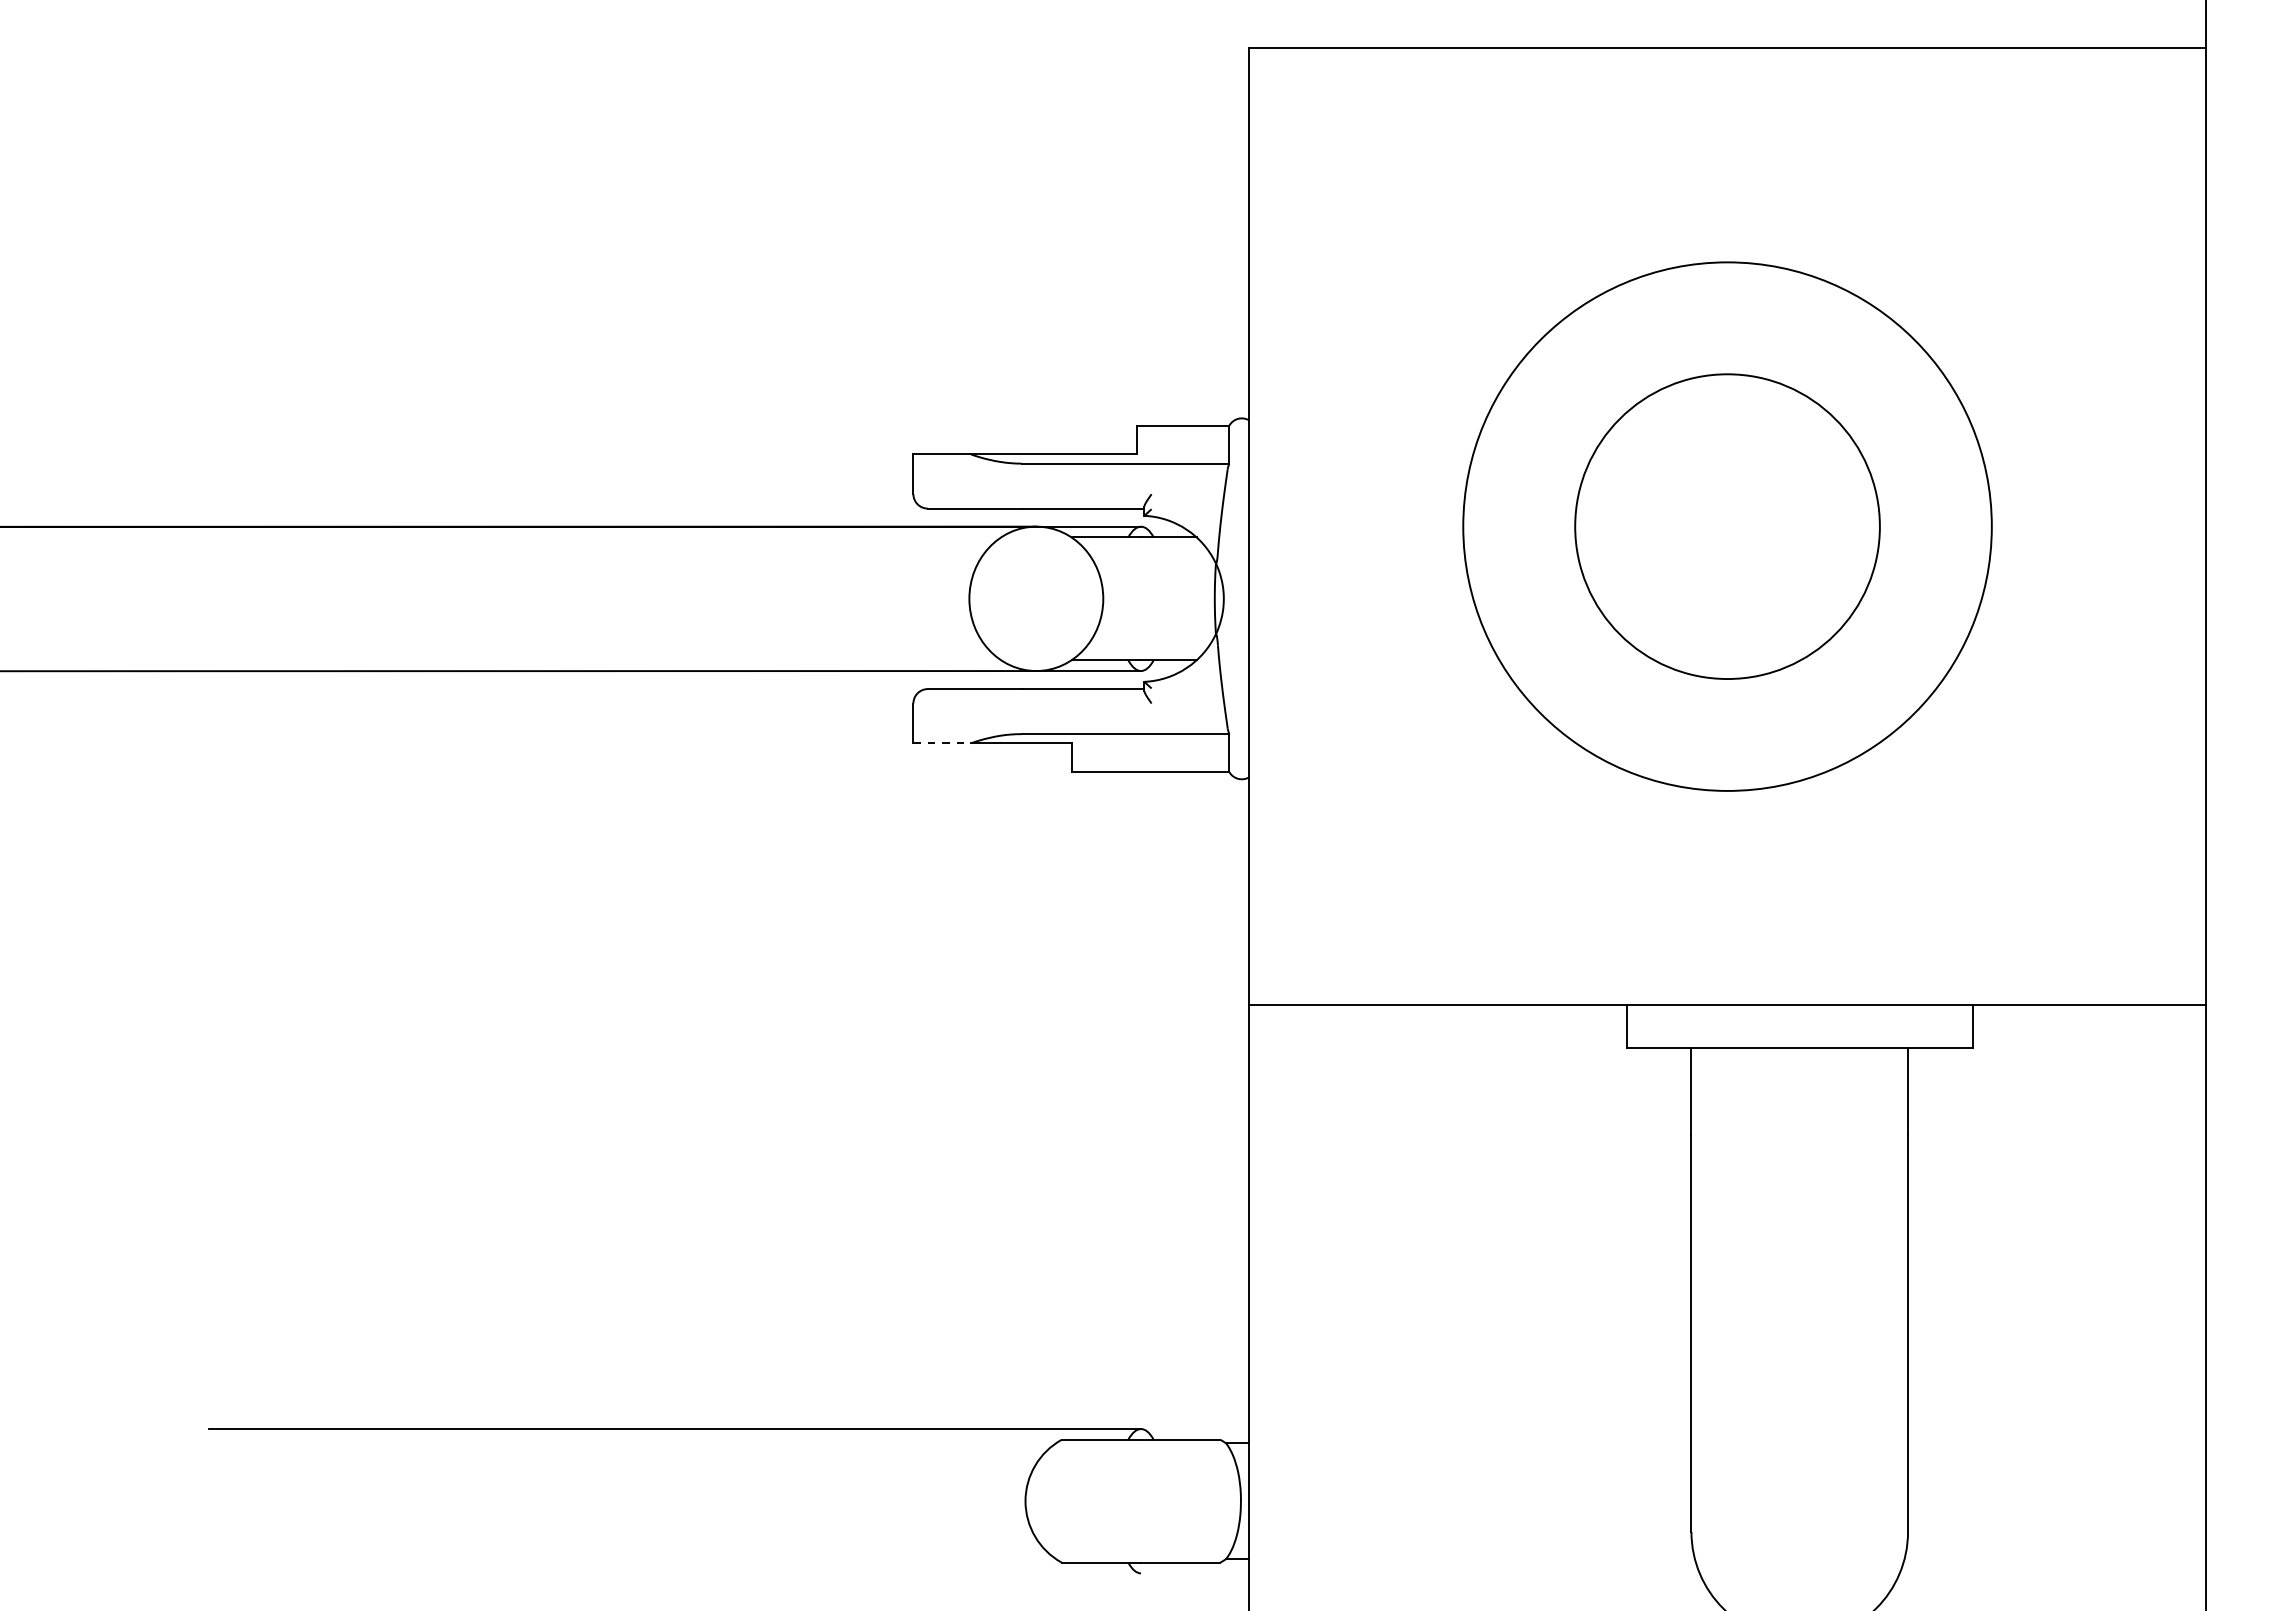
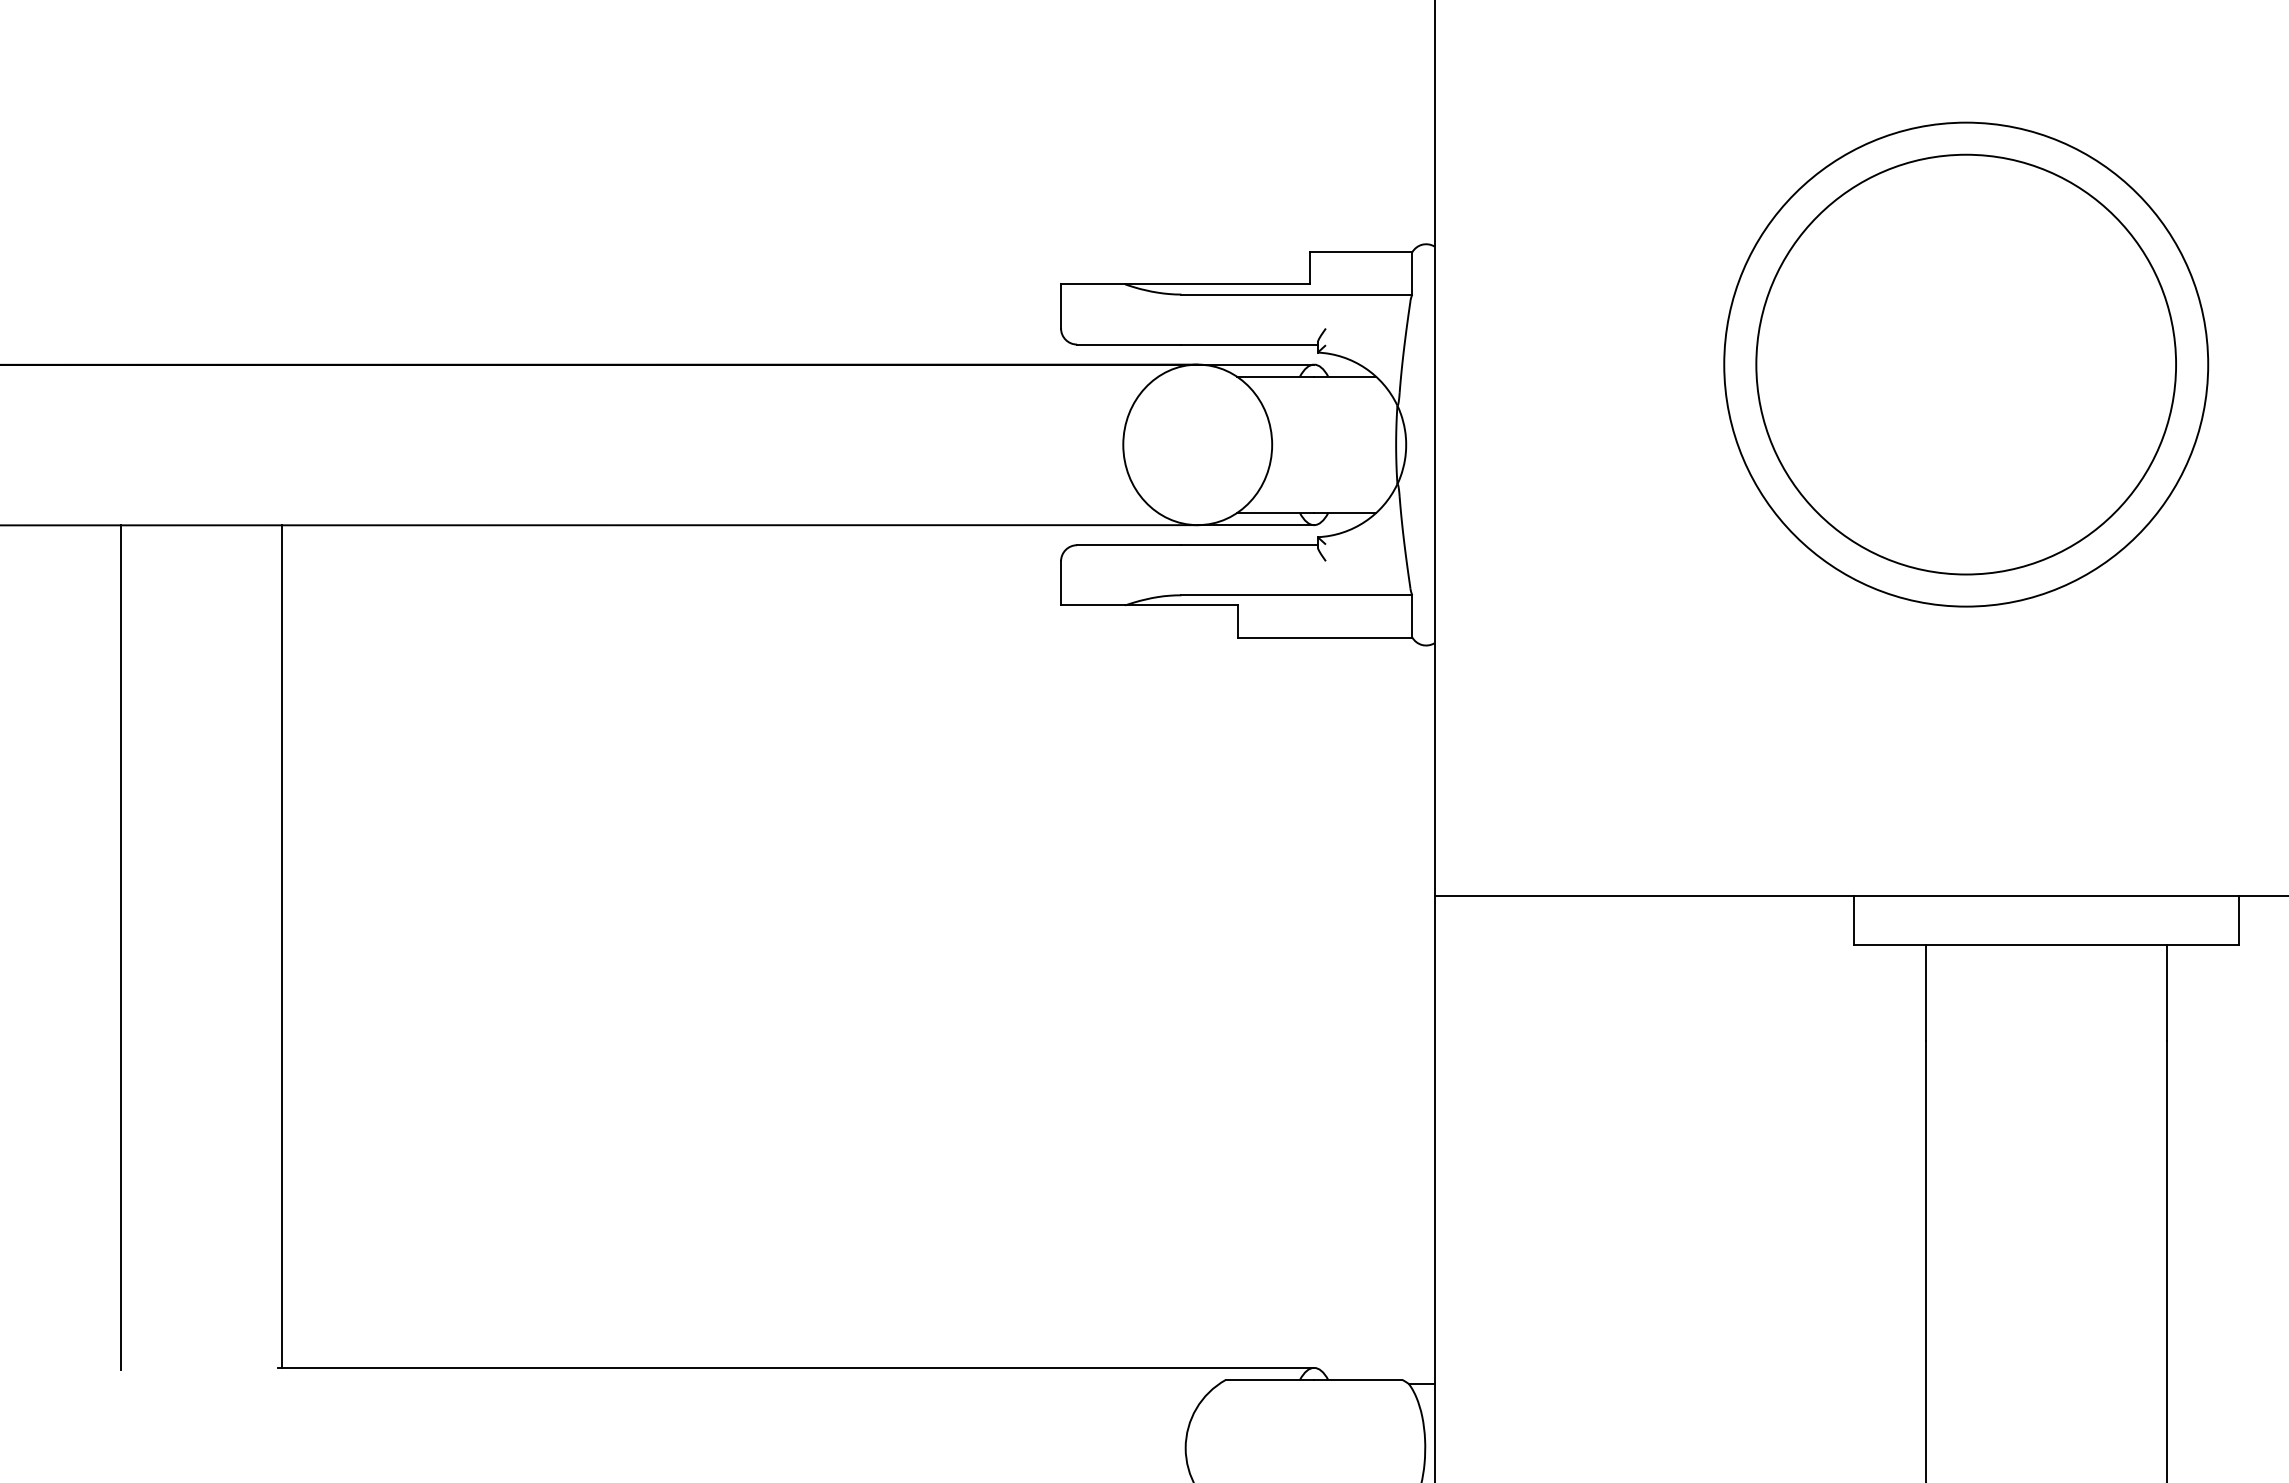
circle: (1727, 526) -> (1966, 364), size x0.71
circle: (1727, 526) -> (1966, 364), size x1.43
line: (942, 743) -> (1093, 605), dashed -> solid
line: (212, 1050) -> (281, 947), added
line: (68, 1051) -> (121, 948), added

